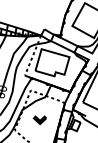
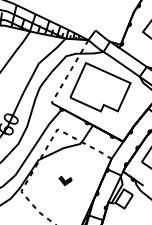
part: (39, 120) -> (64, 181), size x0.6

